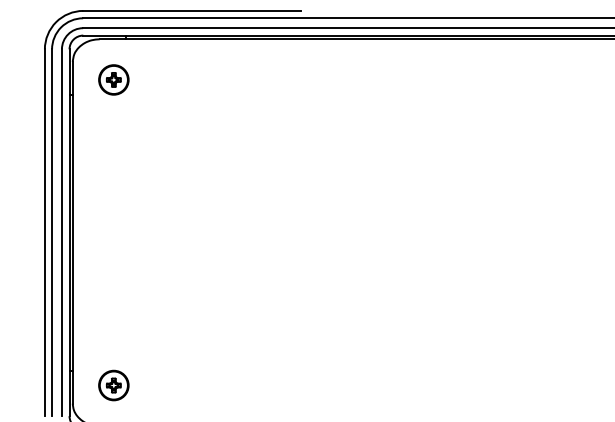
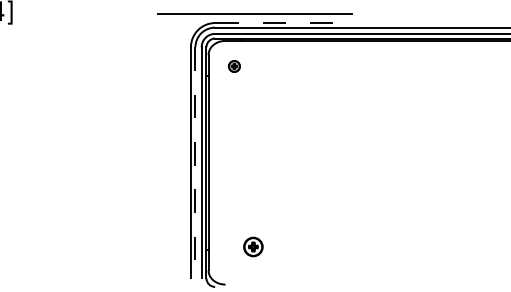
line: (191, 11) -> (283, 23), solid -> dashed
part: (114, 79) -> (234, 66), size x0.6
line: (52, 232) -> (195, 162), solid -> dashed
part: (114, 384) -> (253, 246), moved

